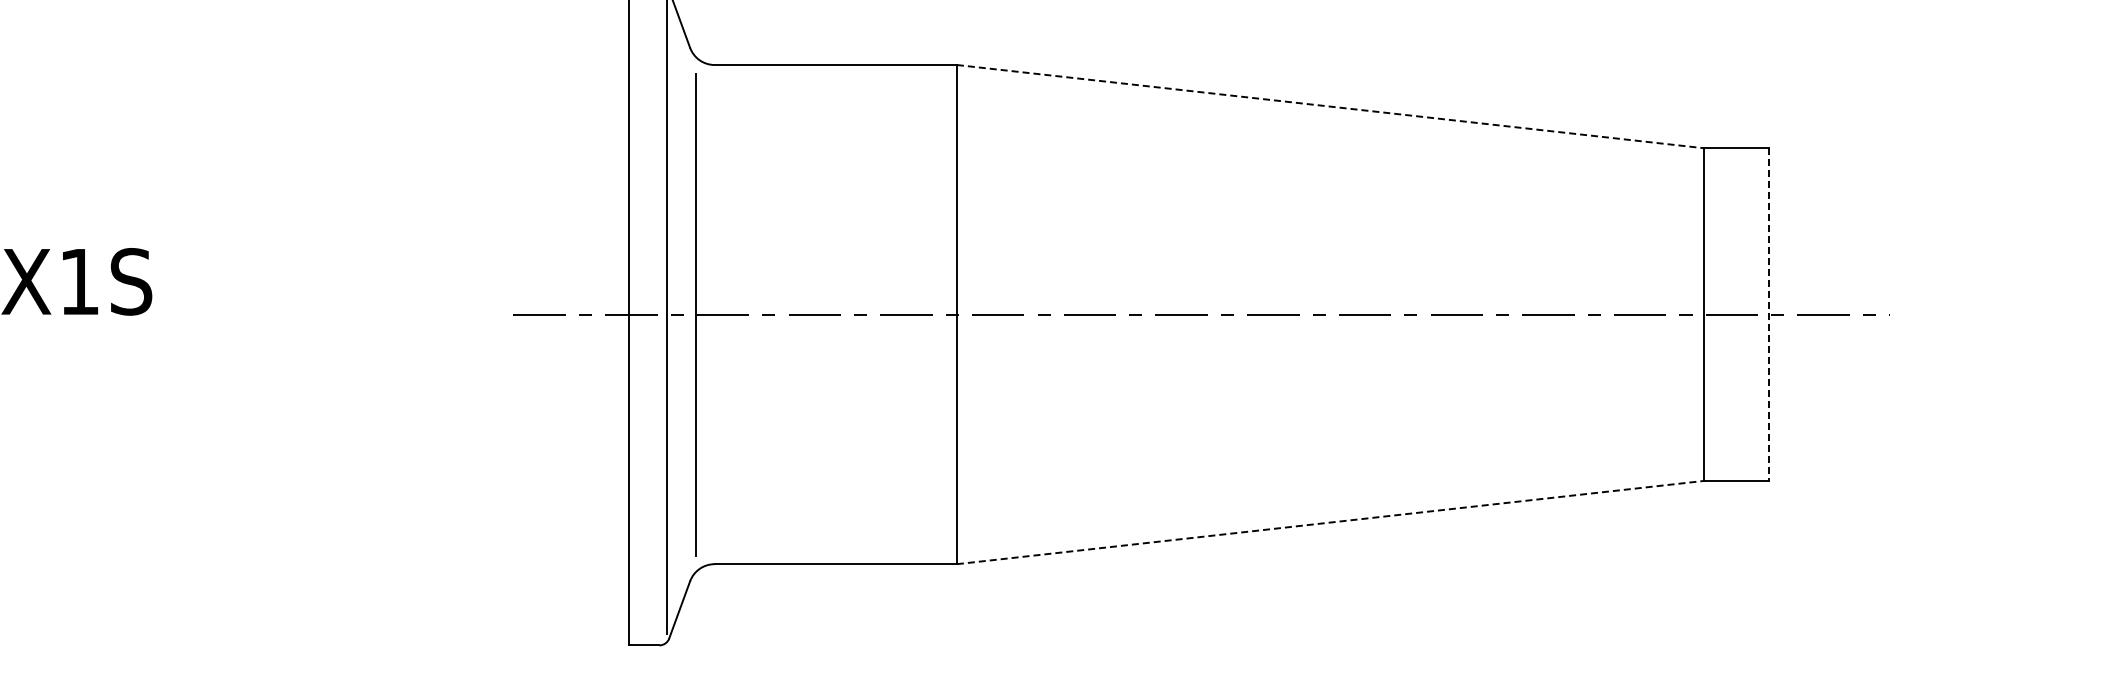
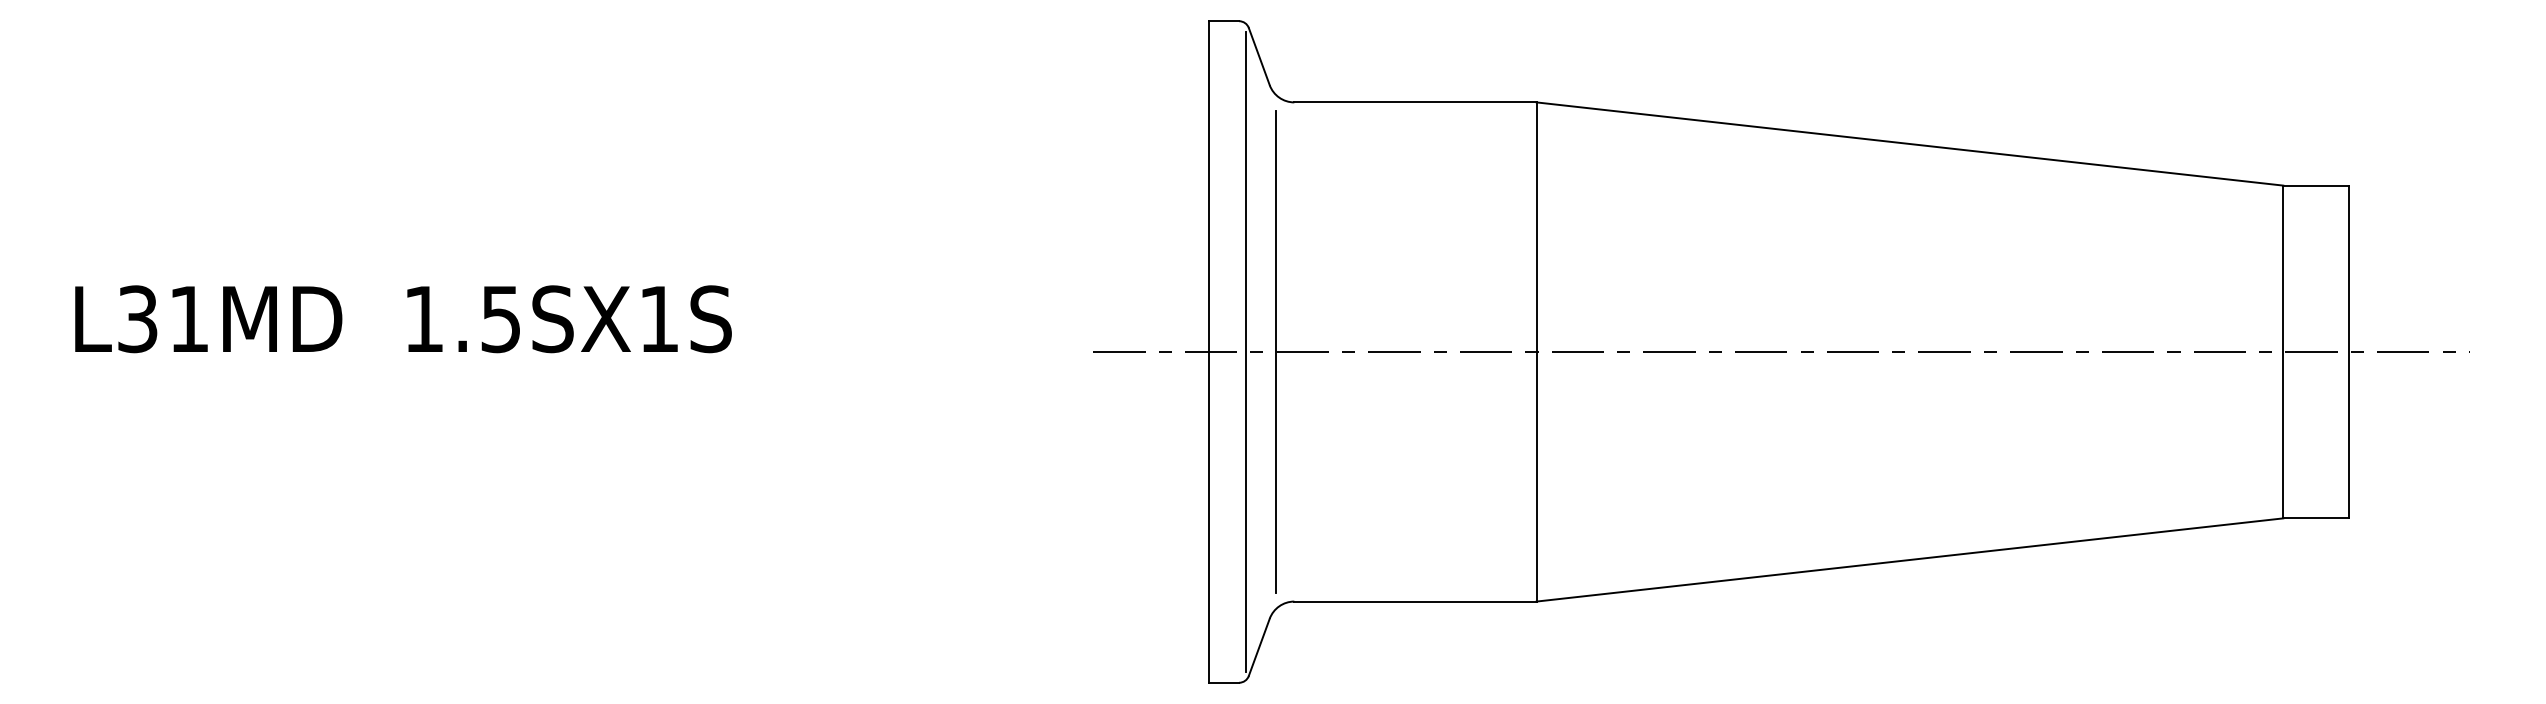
line: (1329, 107) -> (1909, 144), dashed -> solid
line: (1768, 315) -> (2348, 352), dashed -> solid
line: (1329, 522) -> (1909, 559), dashed -> solid

